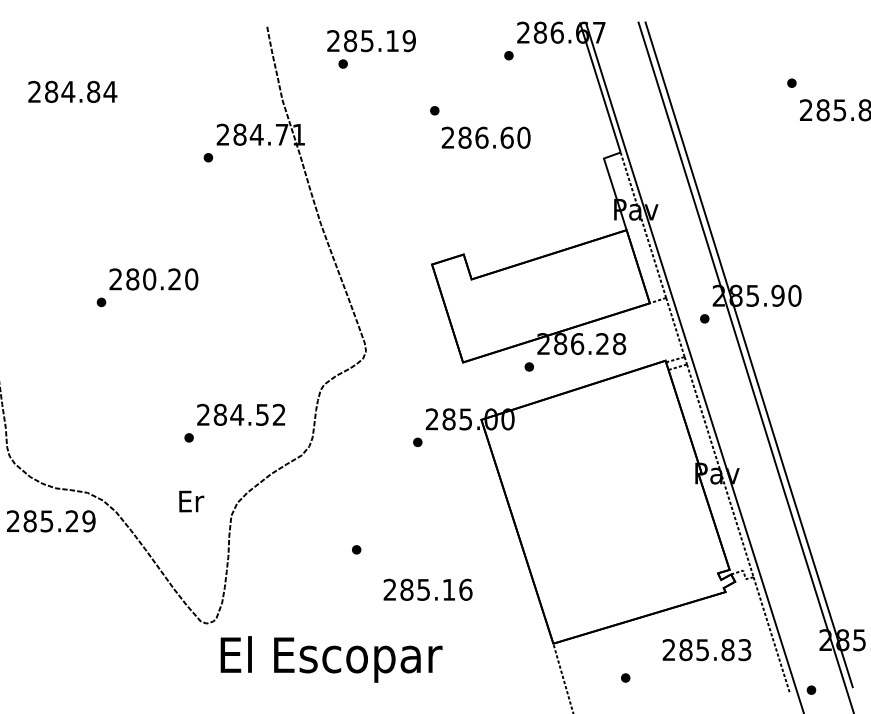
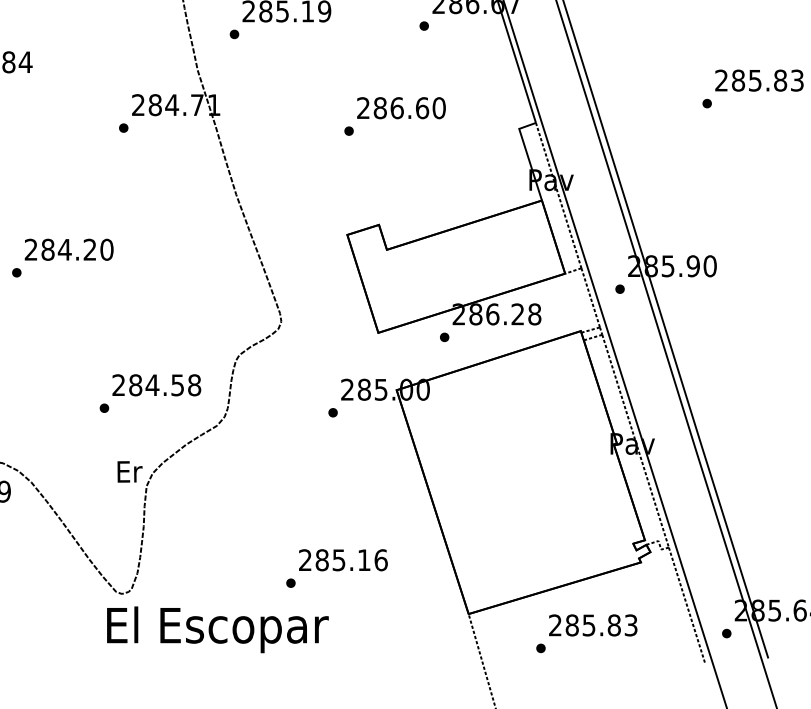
part: (342, 63) -> (233, 33), moved
part: (791, 82) -> (706, 102), moved
part: (434, 110) -> (348, 130), moved
text: (149, 279) -> (64, 249), 280.20 -> 284.20
text: (278, 414) -> (193, 384), 284.52 -> 284.58
text: (191, 501) -> (129, 471), moved
part: (356, 549) -> (290, 582), moved
text: (706, 650) -> (592, 625), moved
text: (331, 659) -> (217, 629), moved
part: (811, 689) -> (726, 632), moved

